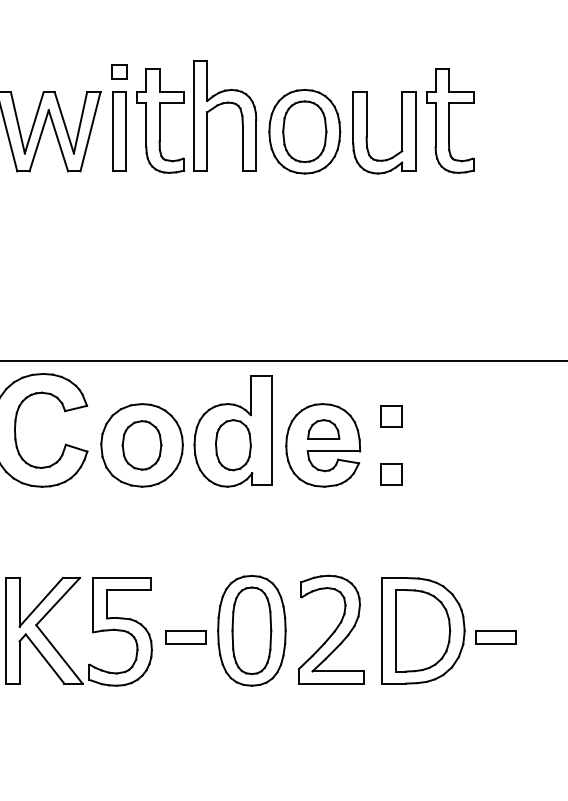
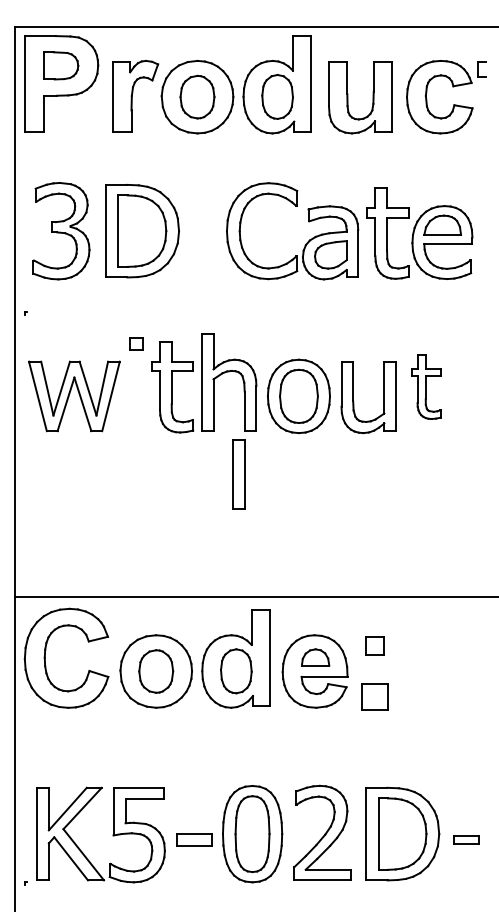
part: (450, 121) -> (426, 387), size x0.7
part: (118, 131) -> (238, 474), moved
part: (390, 473) -> (374, 696), size x1.4
part: (495, 636) -> (466, 839), size x0.7

